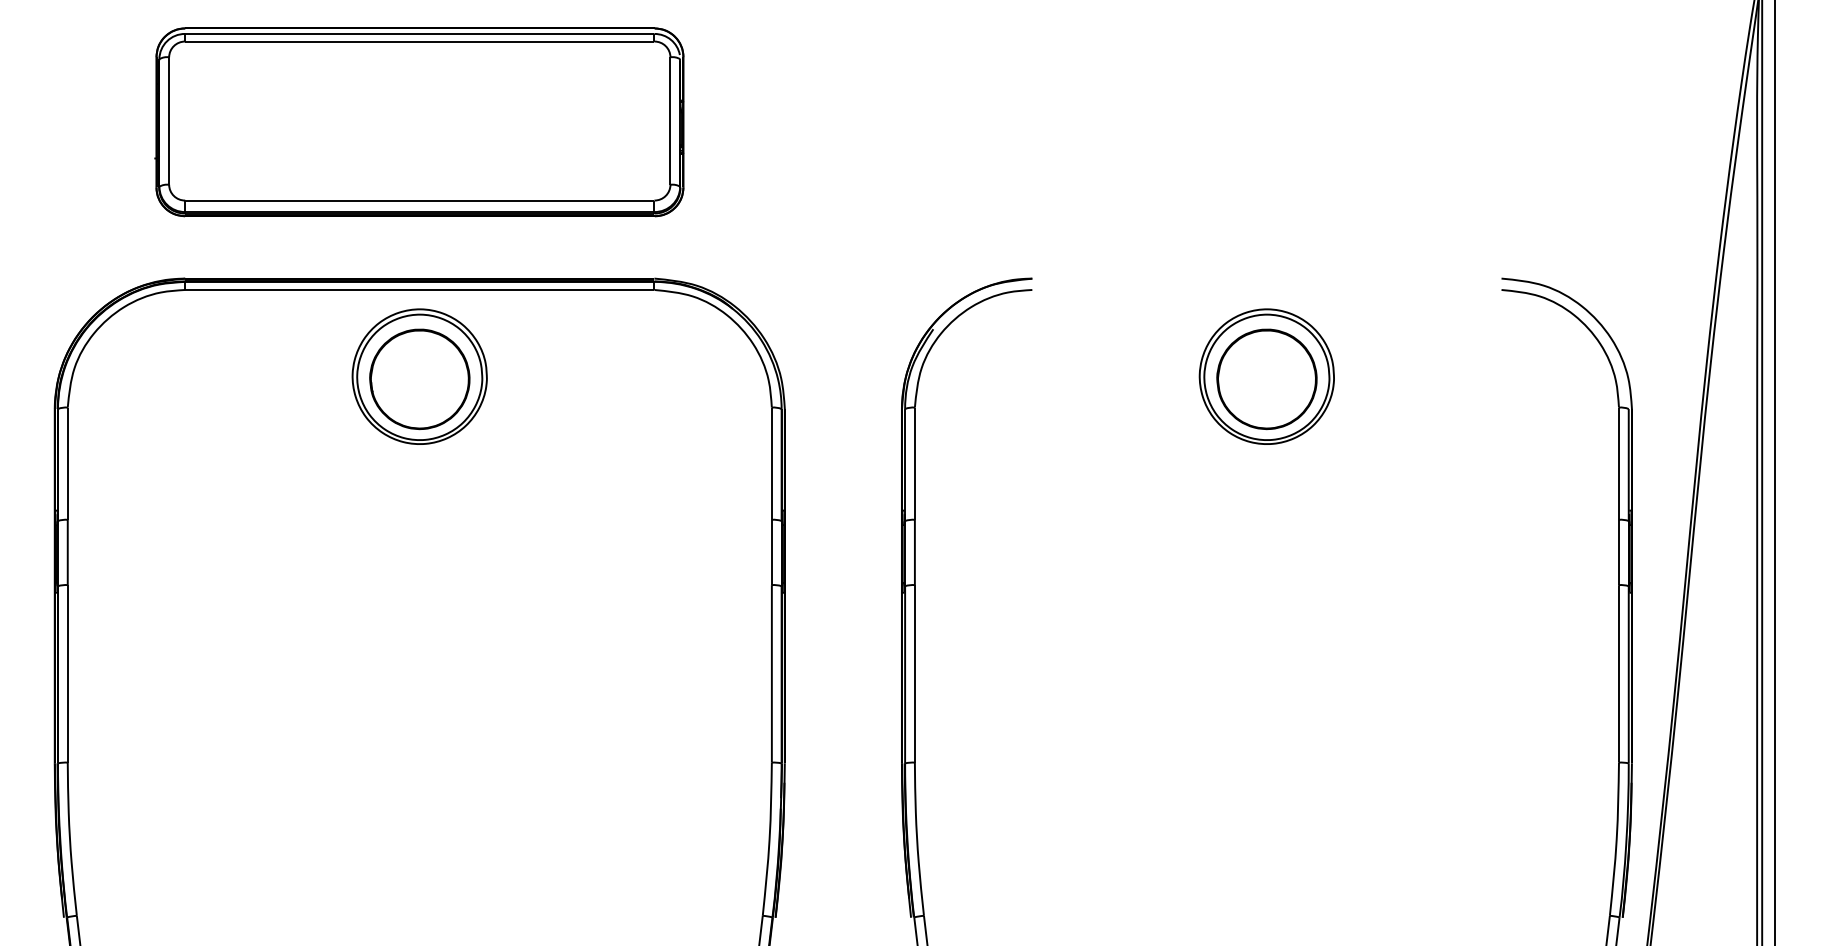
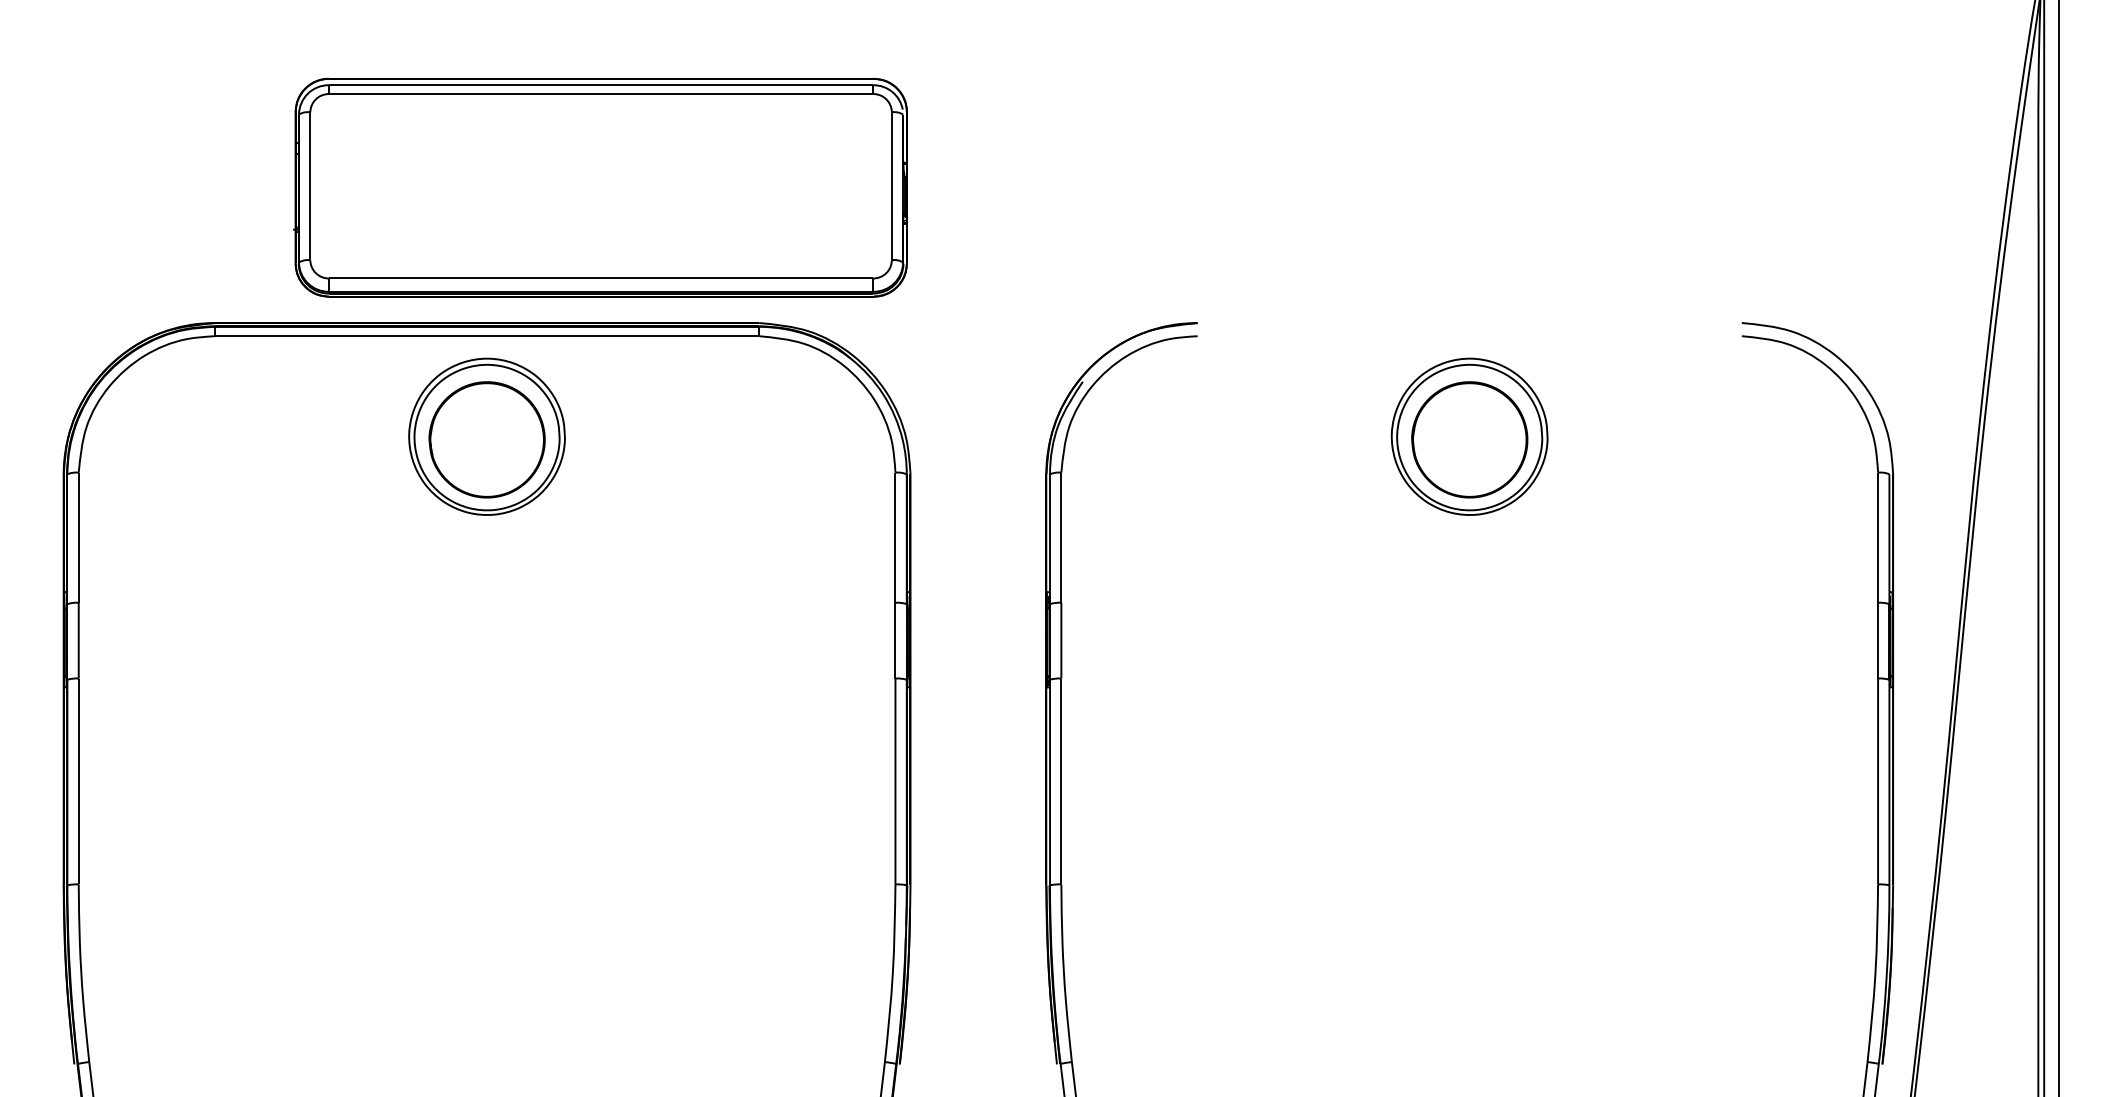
part: (419, 122) -> (600, 187), moved

